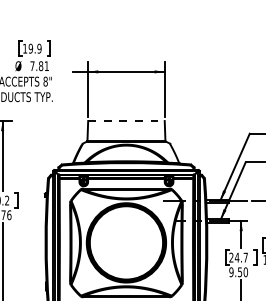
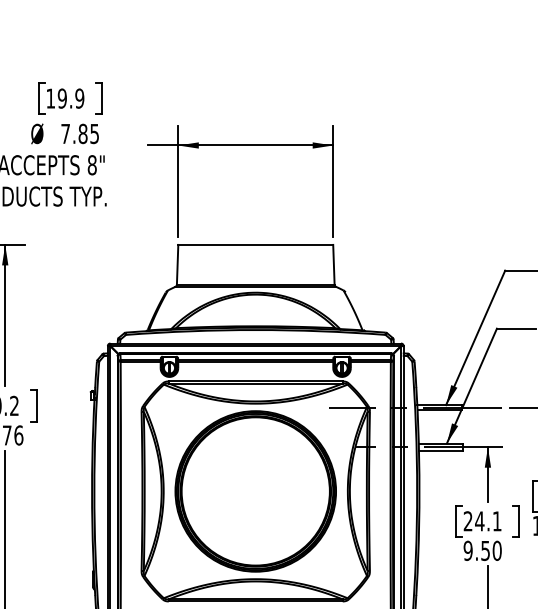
text: (46, 66) -> (94, 134), 7.81 -> 7.85
line: (126, 121) -> (255, 245), dashed -> solid
text: (245, 257) -> (496, 520), 24.7 -> 24.1

